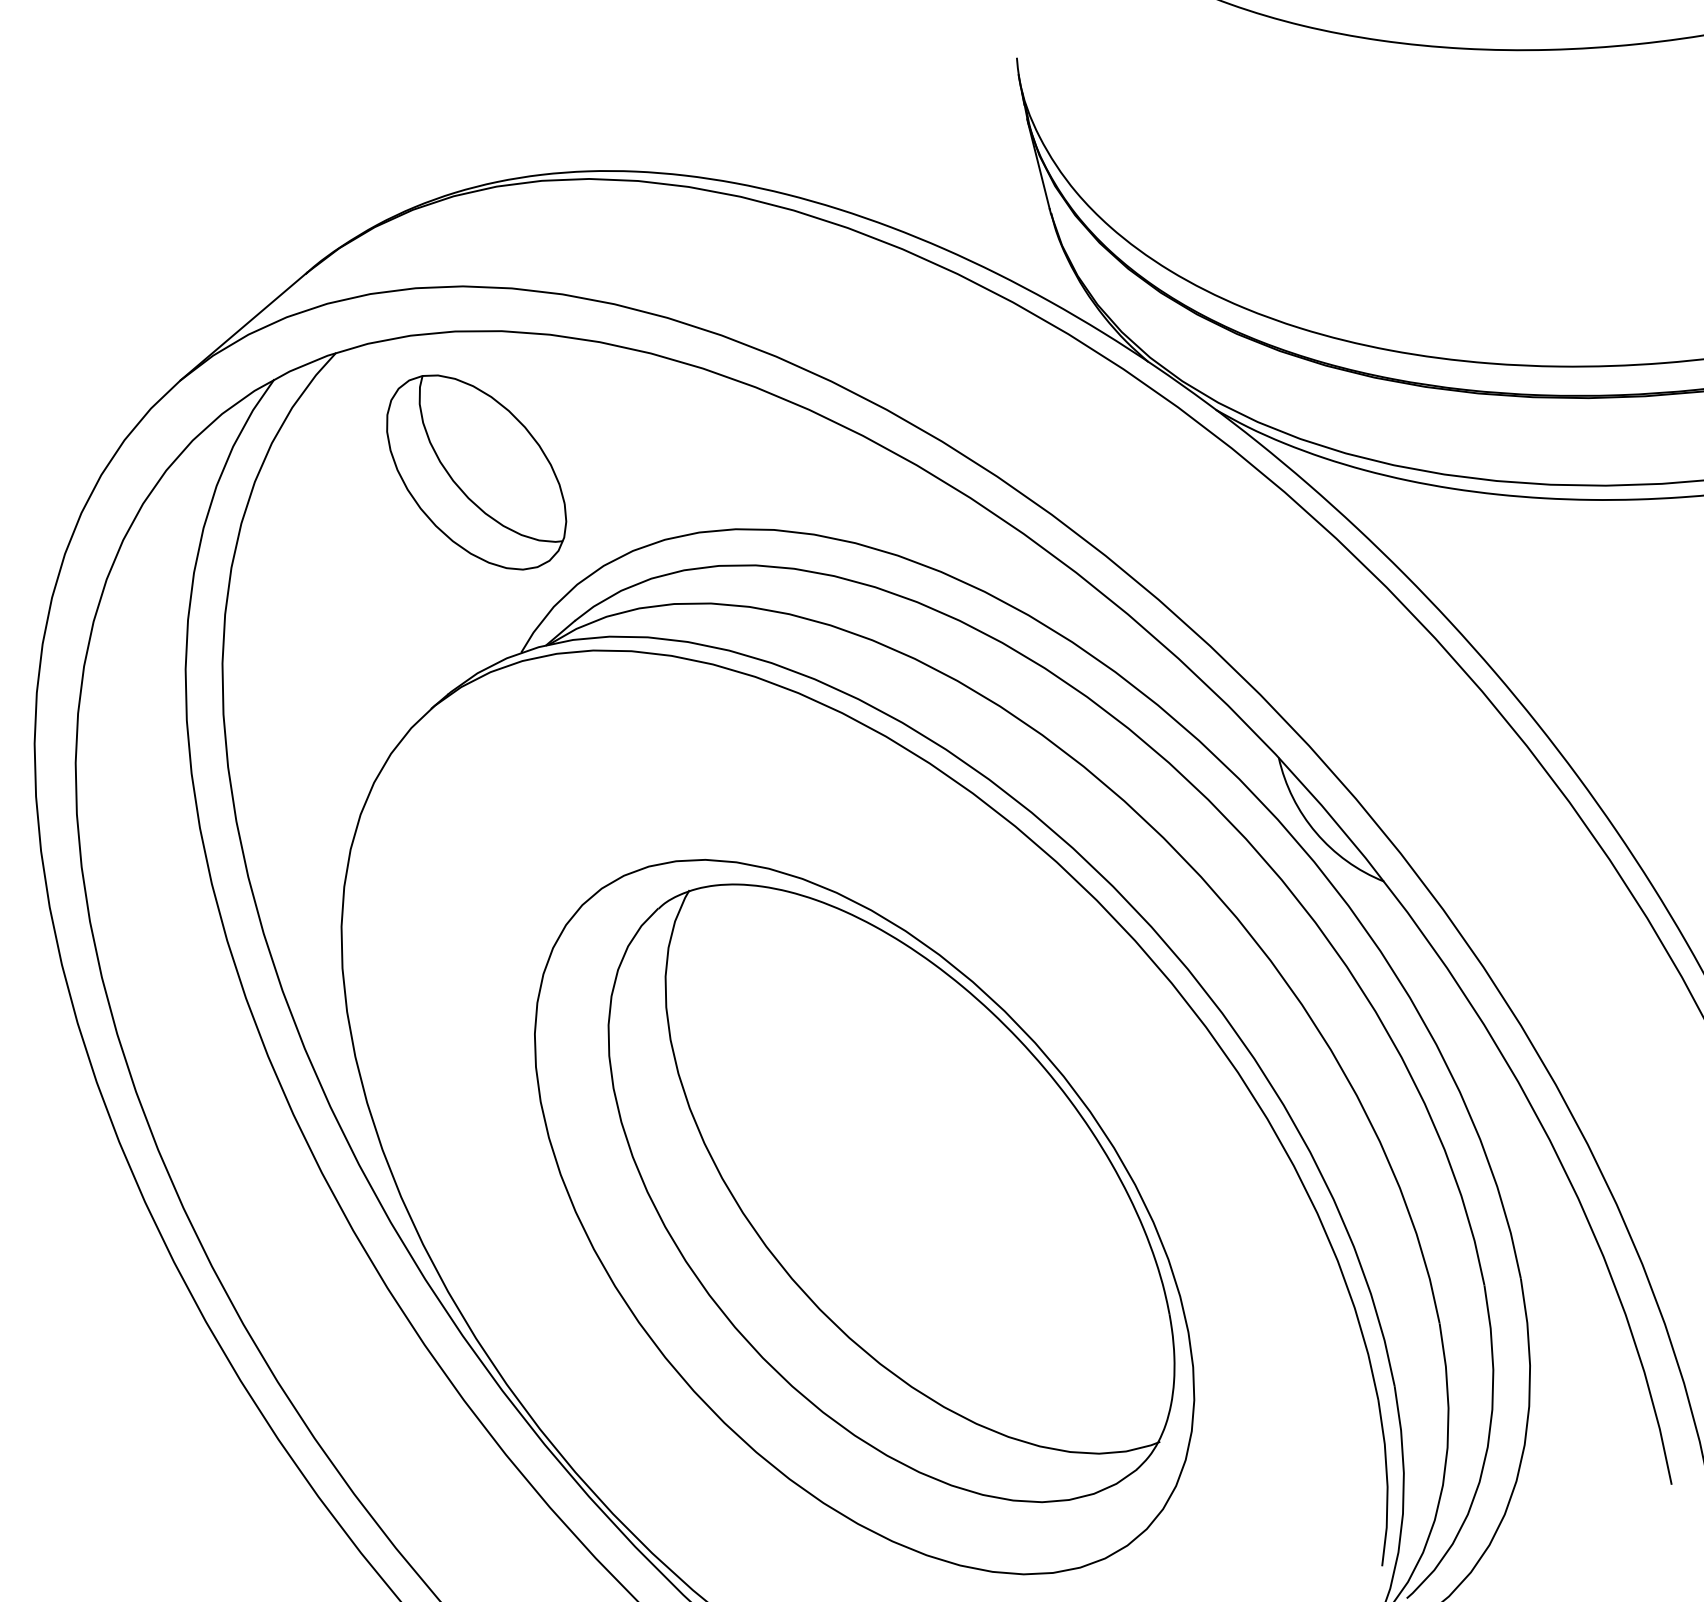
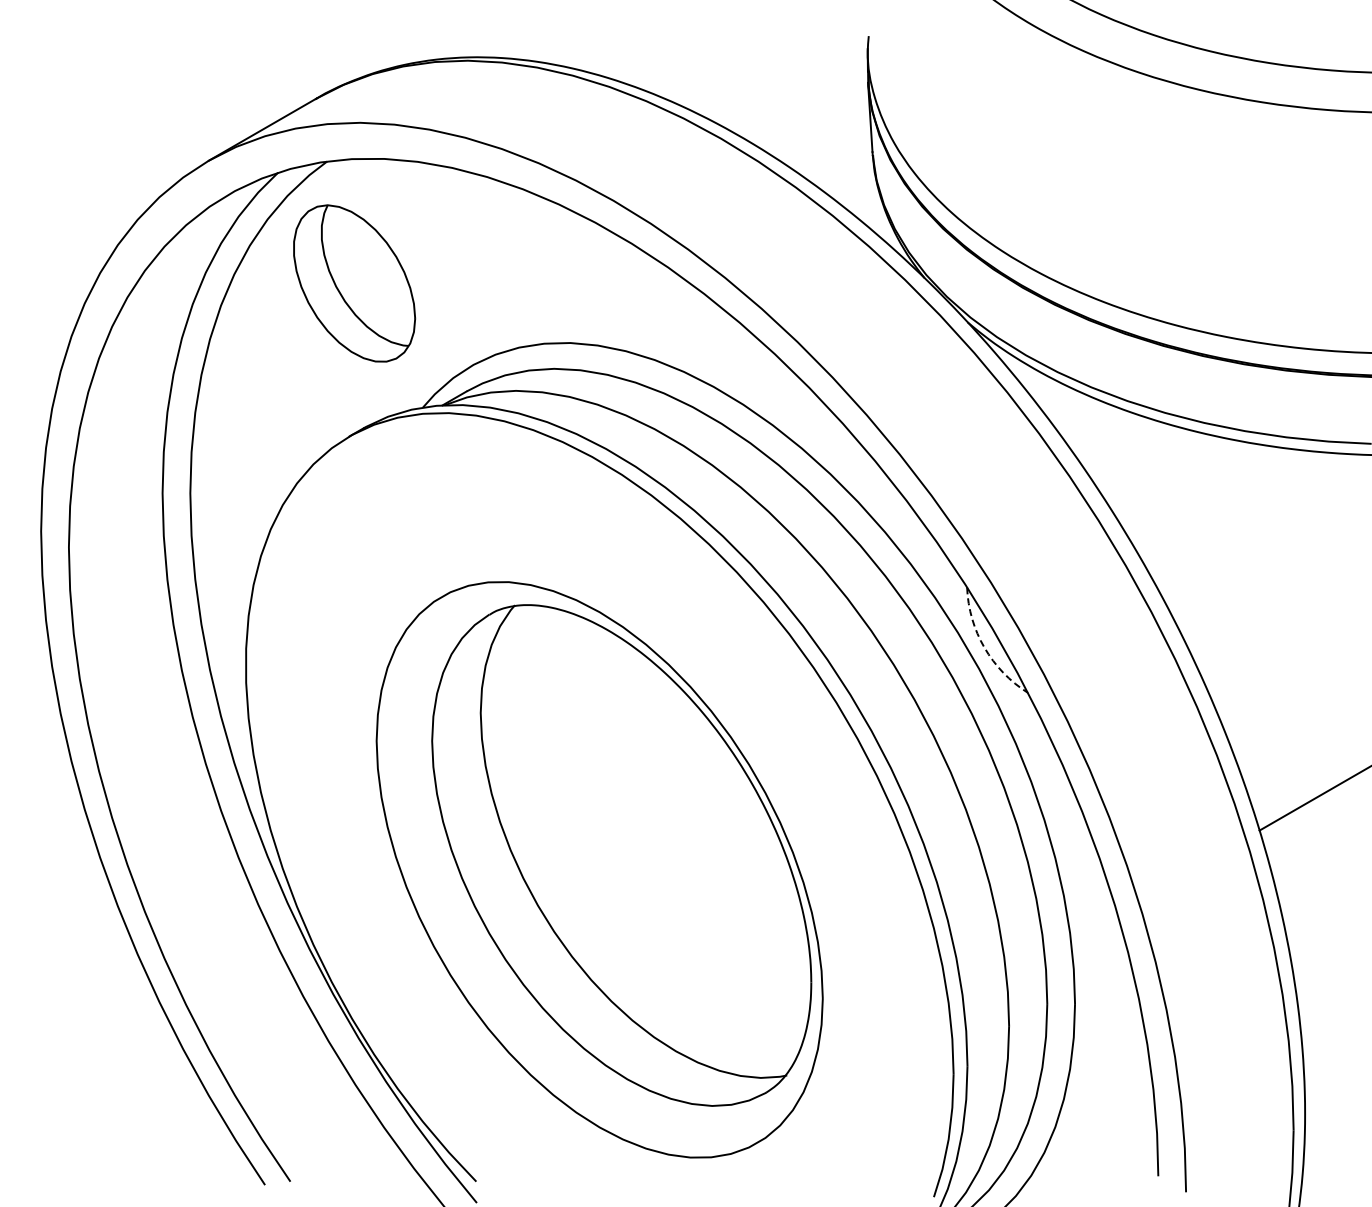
part: (476, 472) -> (354, 283), moved
arc: (1316, 832) -> (984, 647), solid -> dashed

